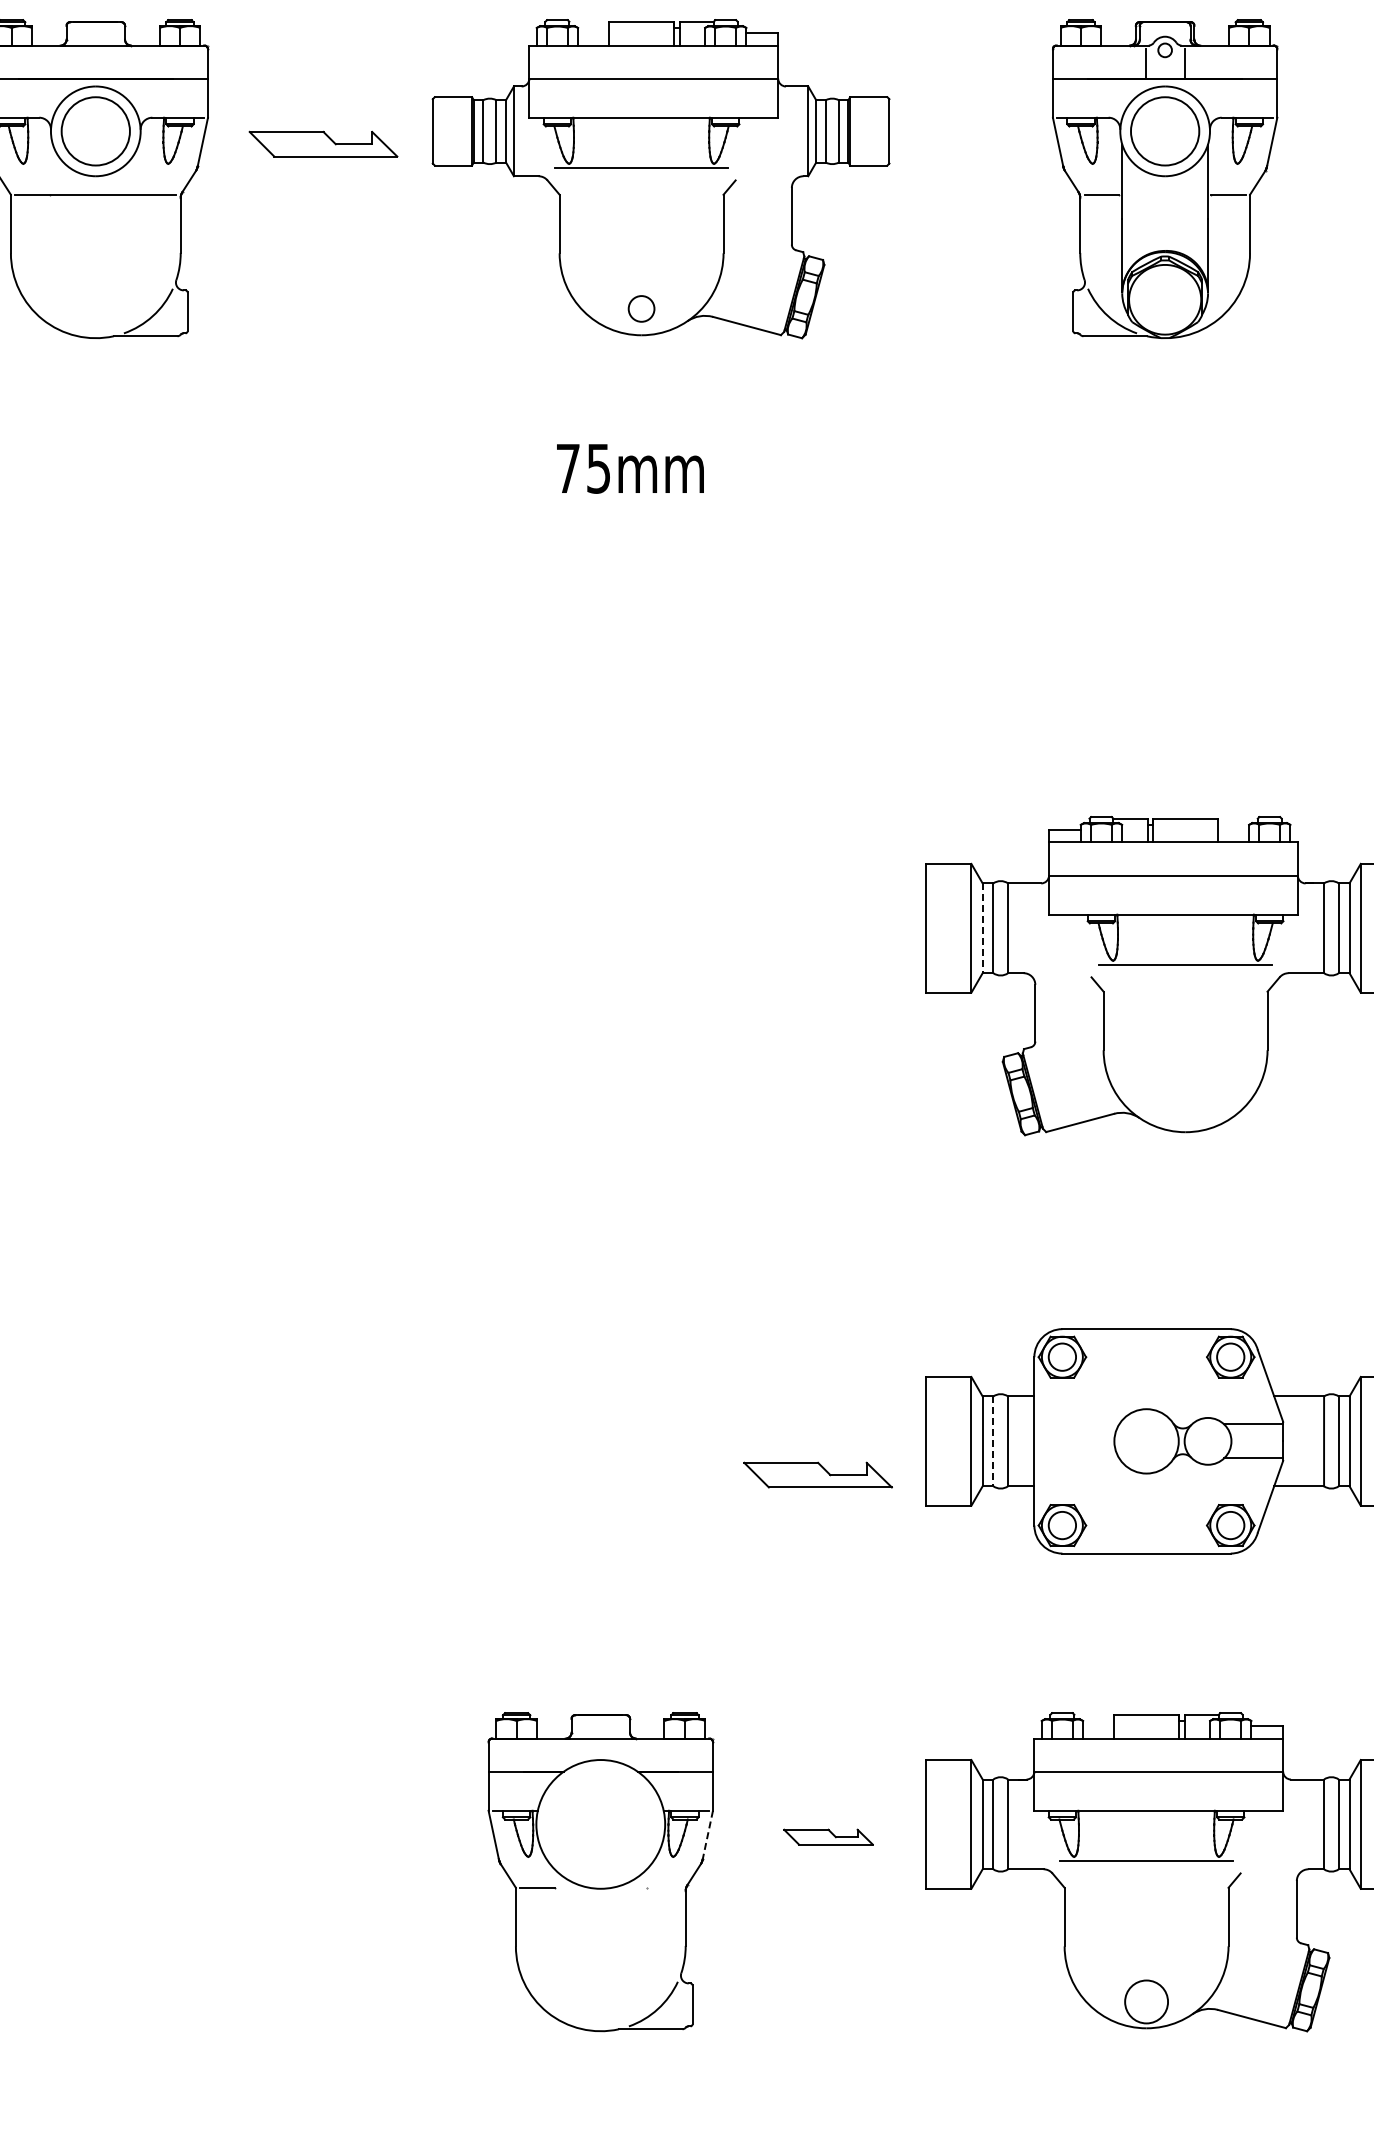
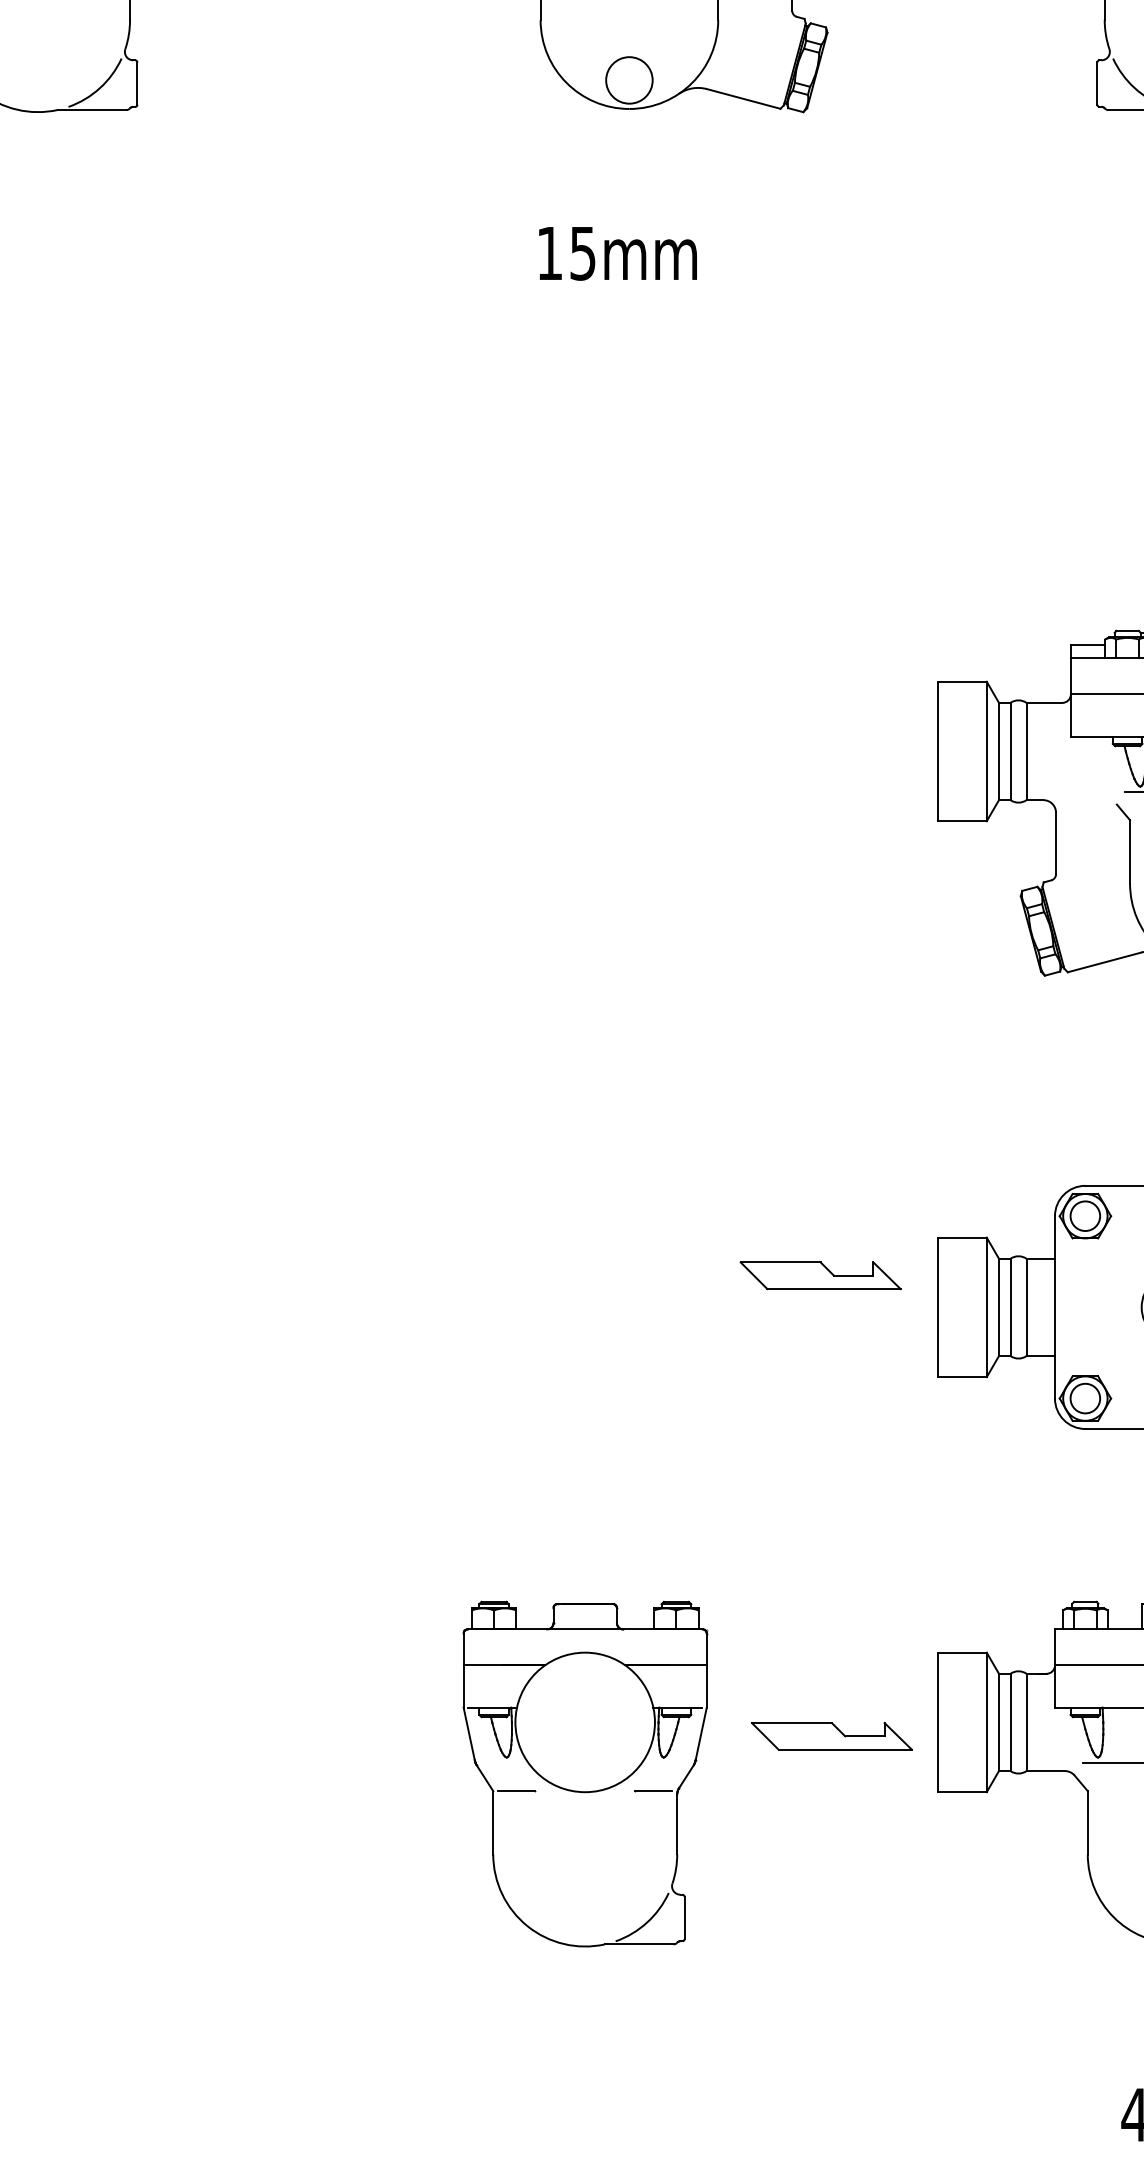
circle: (641, 308) -> (629, 79), size x1.67
text: (568, 468) -> (550, 253), 75mm -> 15mm
line: (982, 928) -> (998, 751), dashed -> solid
line: (993, 1441) -> (1010, 1307), dashed -> solid
part: (817, 1474) -> (820, 1275), moved
line: (707, 1834) -> (700, 1733), dashed -> solid
part: (828, 1836) -> (831, 1735), size x1.67
line: (664, 1887) -> (654, 1790), added

